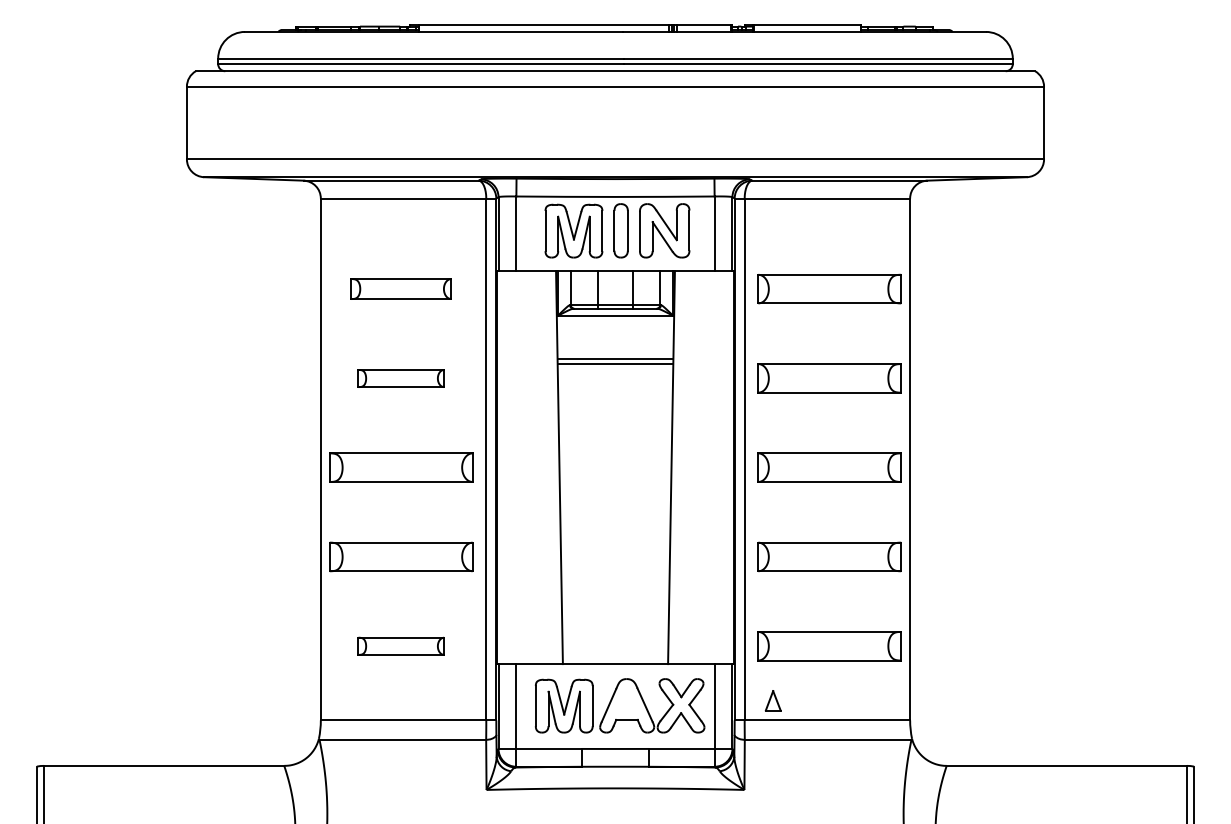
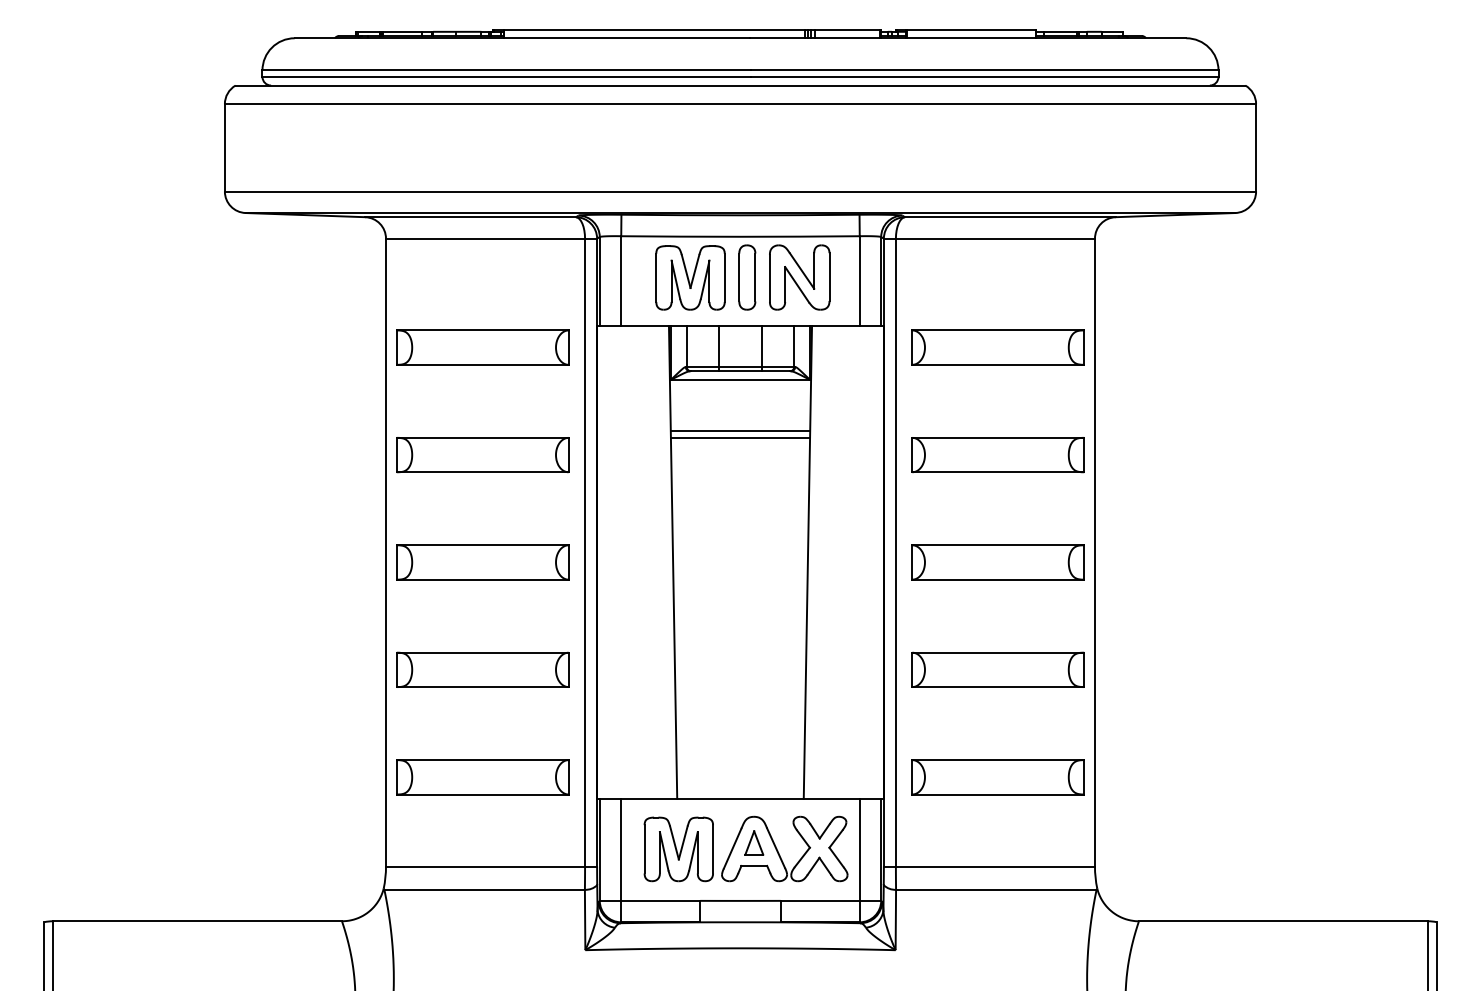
part: (401, 288) -> (482, 347), size x1.43
part: (401, 378) -> (482, 455), size x1.67
part: (401, 646) -> (482, 777), size x1.67
part: (773, 700) -> (754, 842), moved

